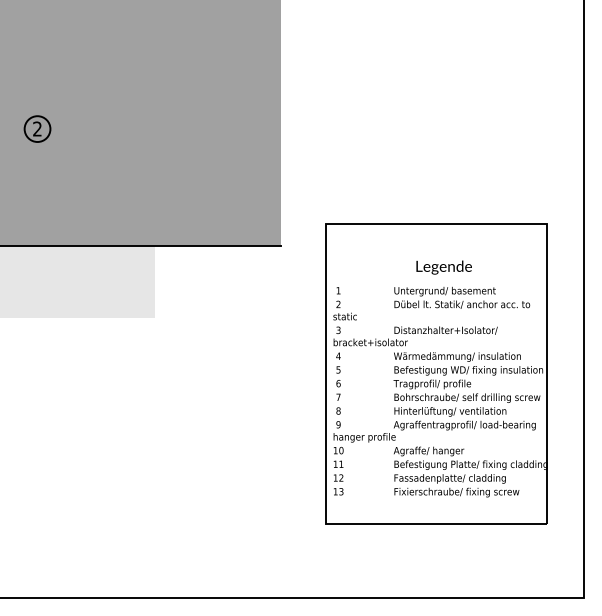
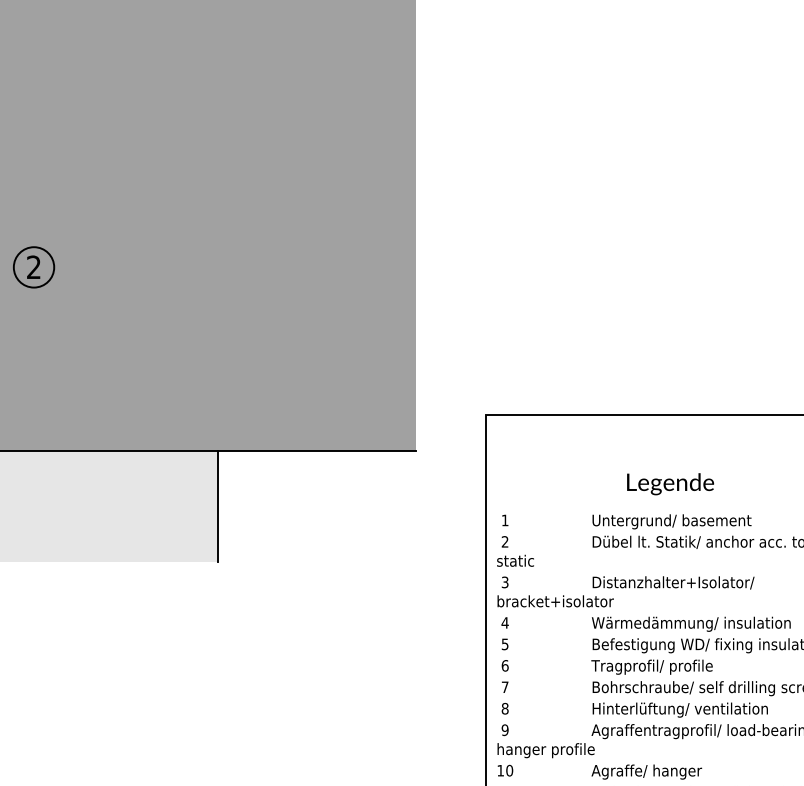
line: (155, 281) -> (218, 505), added

